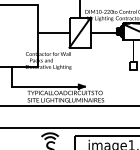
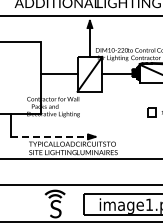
line: (45, 86) -> (49, 136), solid -> dashed

